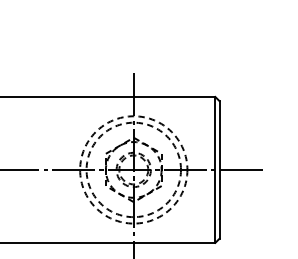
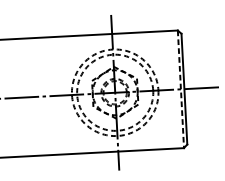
line: (215, 169) -> (181, 88), solid -> dashed

